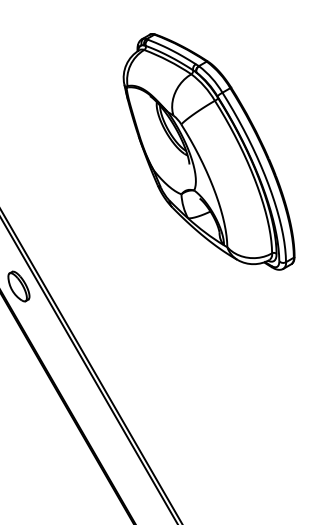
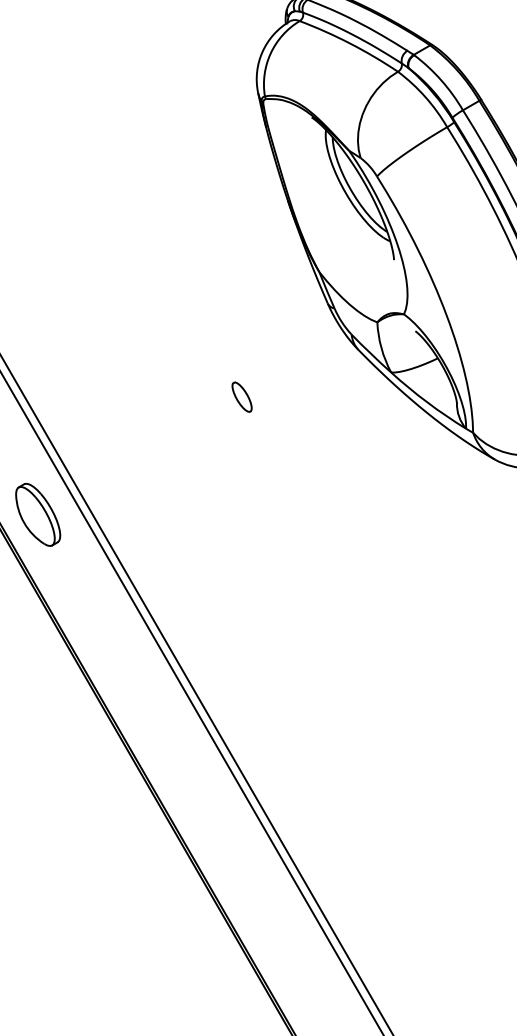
part: (116, 230) -> (241, 397), added

